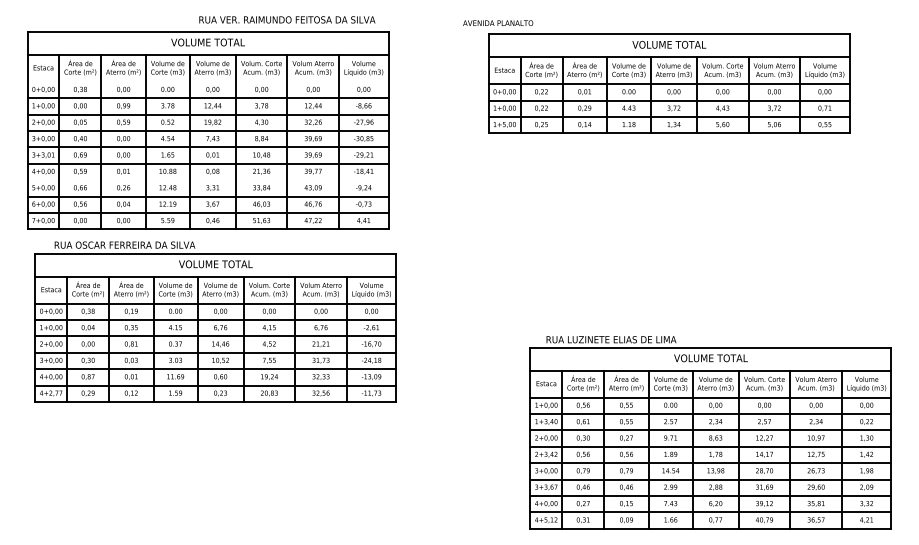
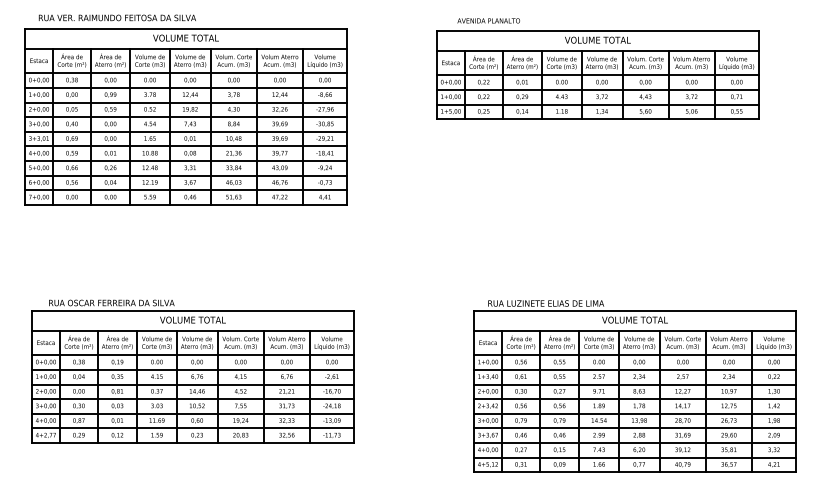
text: (287, 19) -> (117, 17), moved
text: (498, 22) -> (489, 20), moved
line: (207, 81) -> (185, 72), added
line: (207, 180) -> (185, 161), added
part: (215, 321) -> (192, 371), moved

